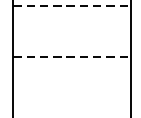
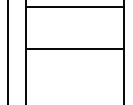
line: (71, 6) -> (74, 7), dashed -> solid
line: (71, 57) -> (74, 49), dashed -> solid

